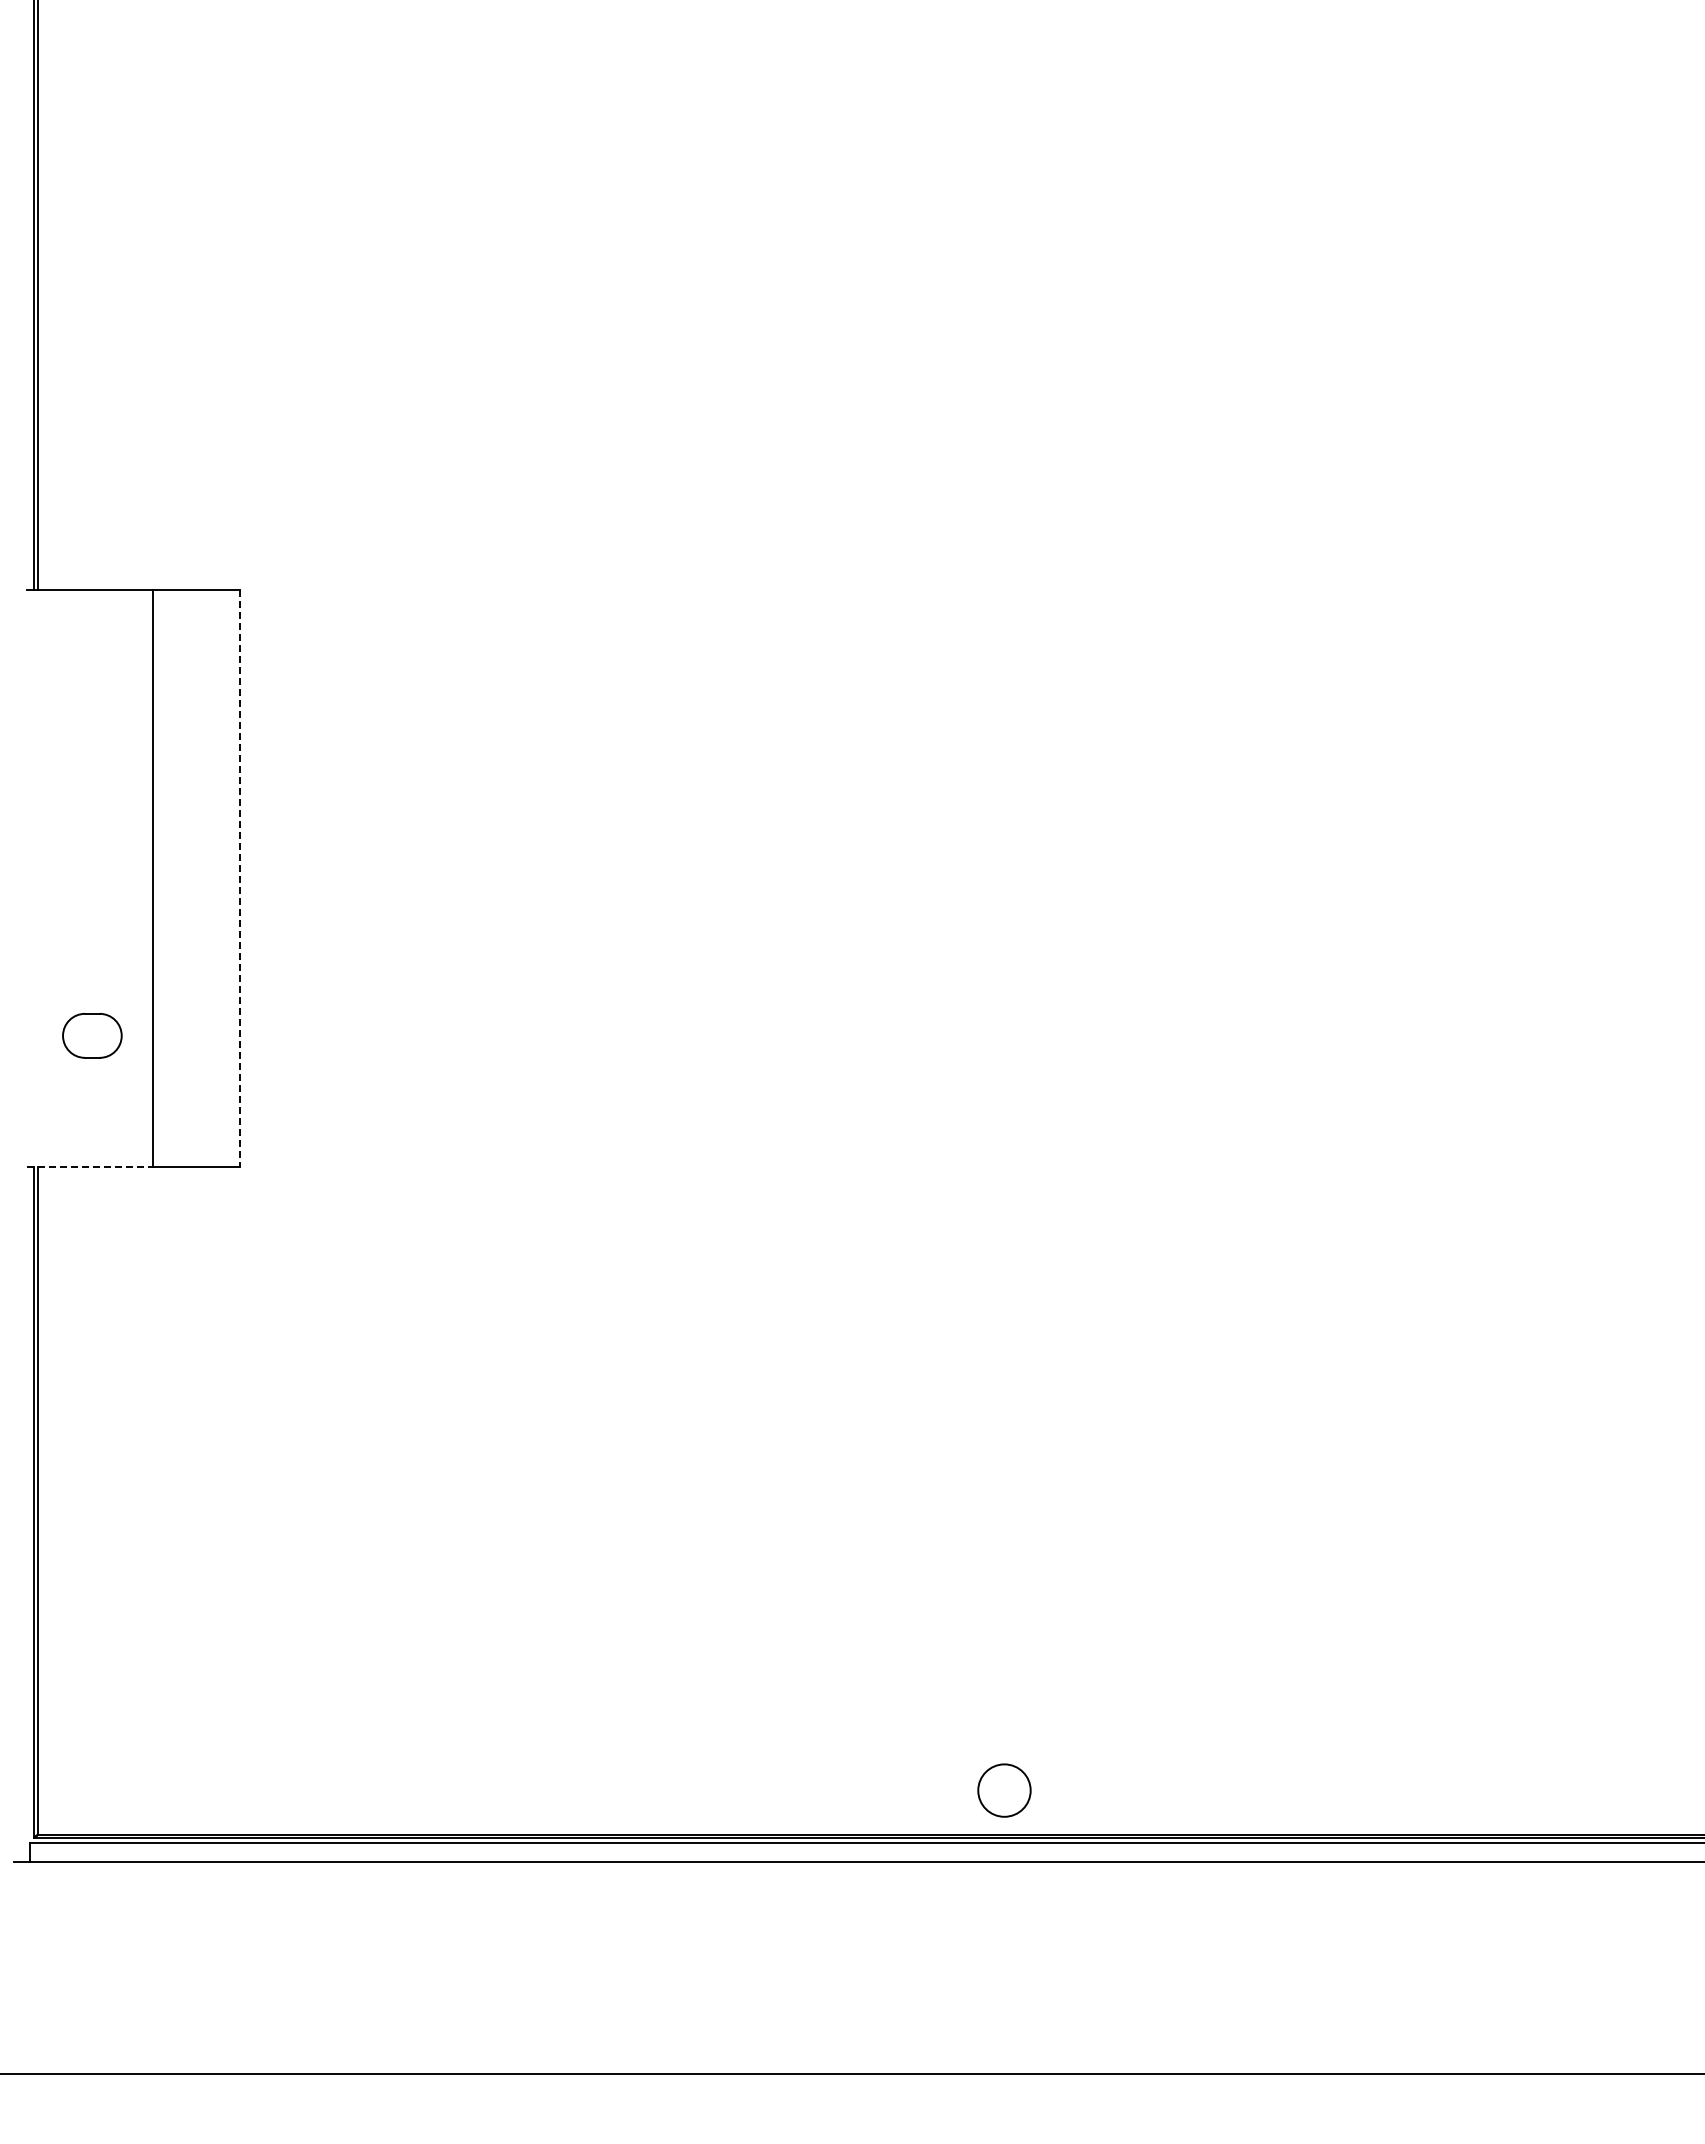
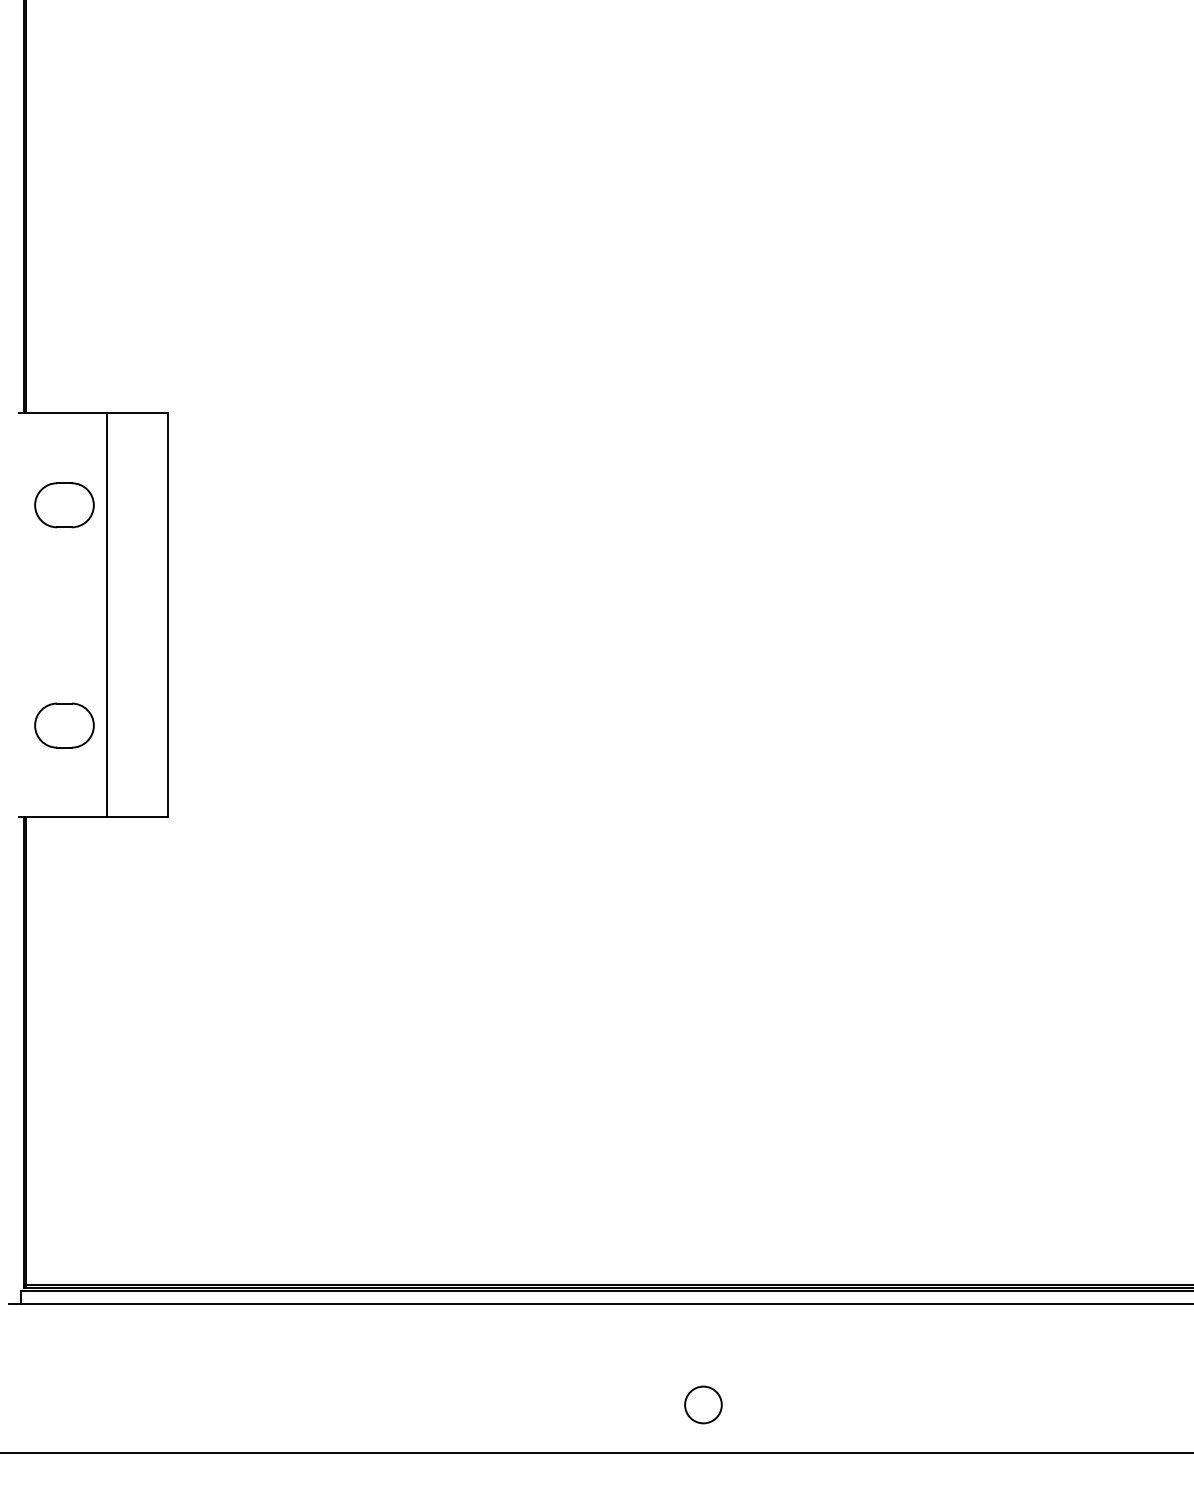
part: (92, 720) -> (64, 504), added
line: (239, 879) -> (167, 616), dashed -> solid
part: (92, 1035) -> (64, 725), size x1.43
line: (90, 1166) -> (63, 817), dashed -> solid
circle: (1004, 1790) -> (703, 1404), moved

